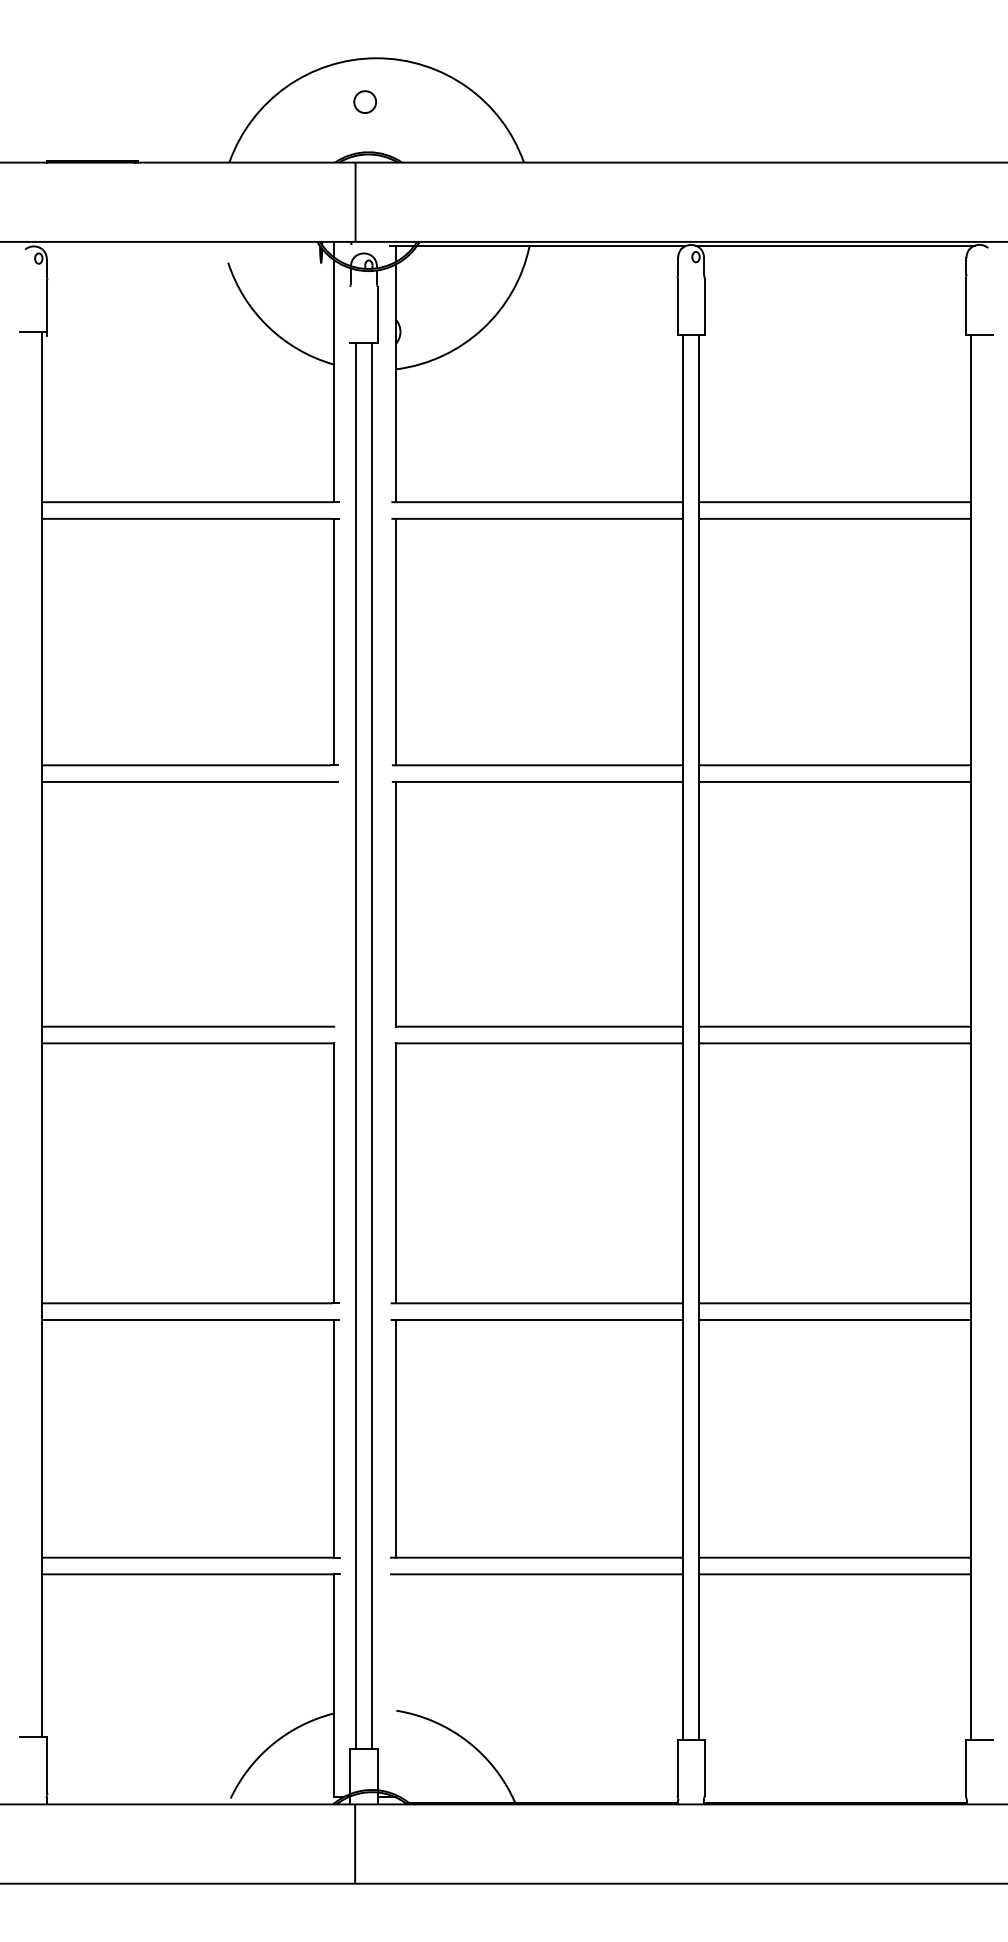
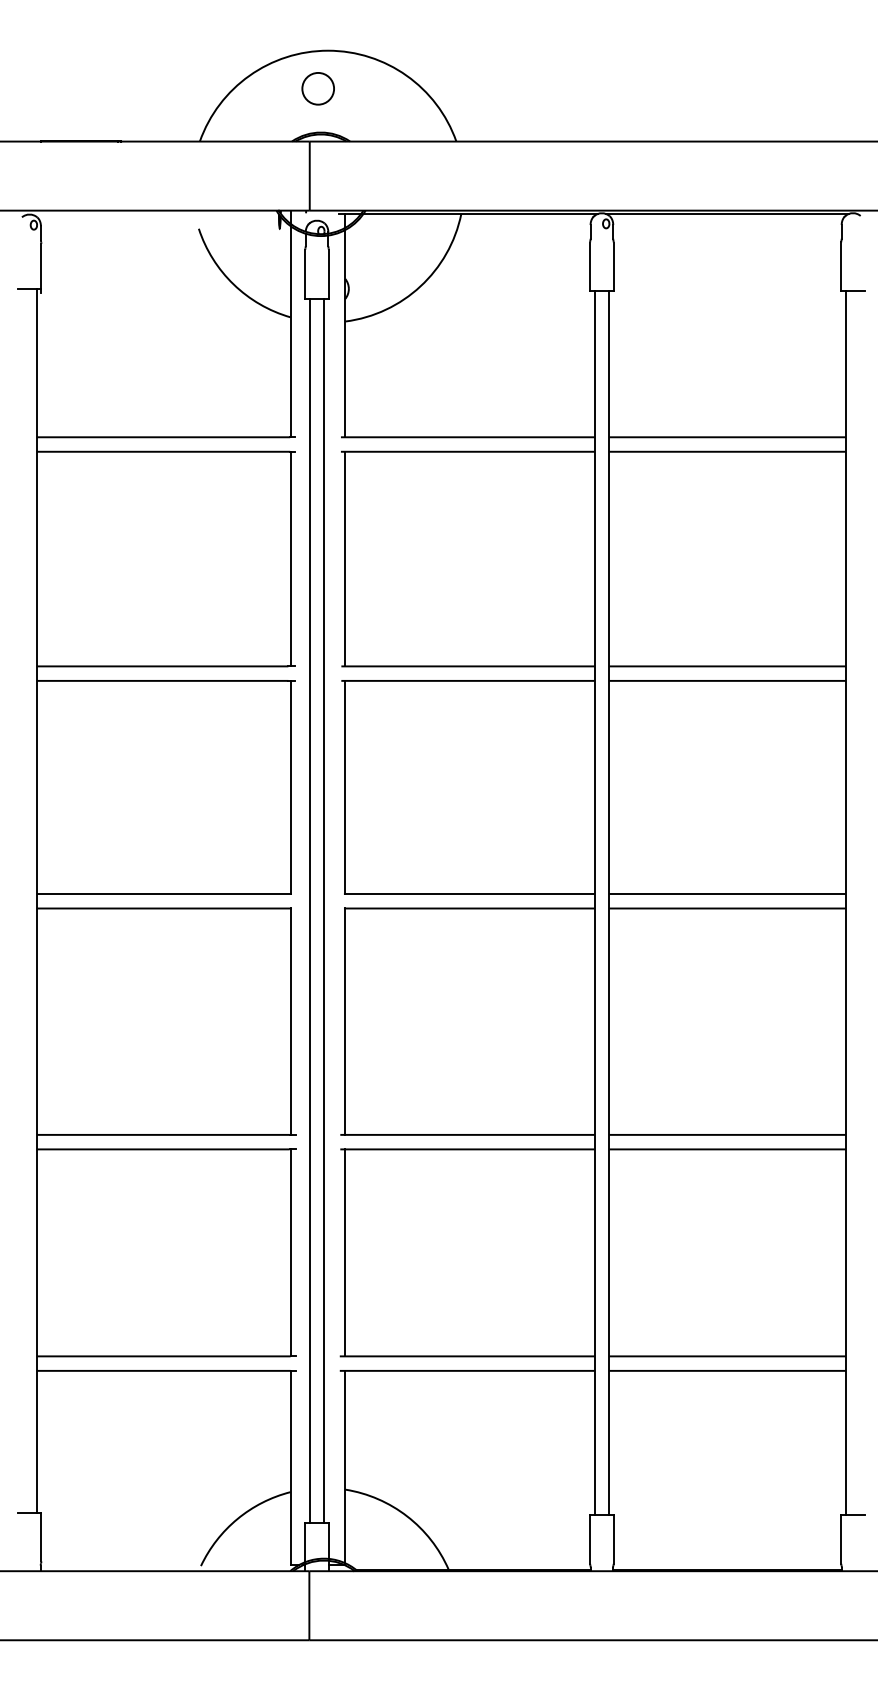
circle: (364, 101) -> (317, 88), size x1.67
line: (350, 314) -> (305, 273), added
line: (333, 904) -> (290, 787), added
line: (396, 1684) -> (345, 1466), added

